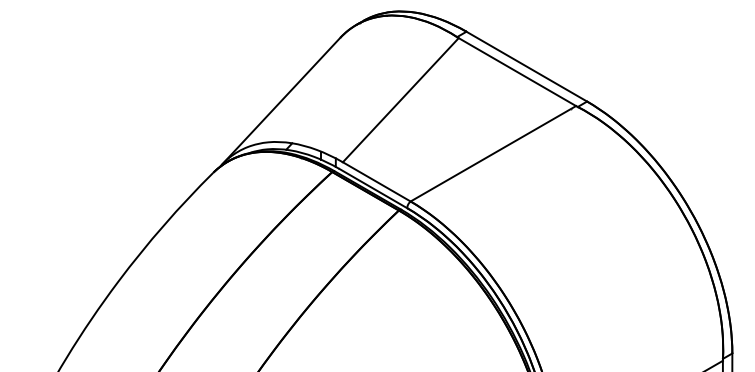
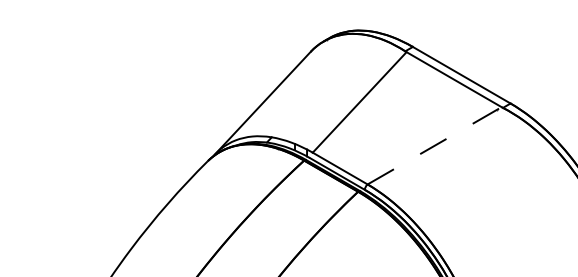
line: (493, 153) -> (434, 145), solid -> dashed

